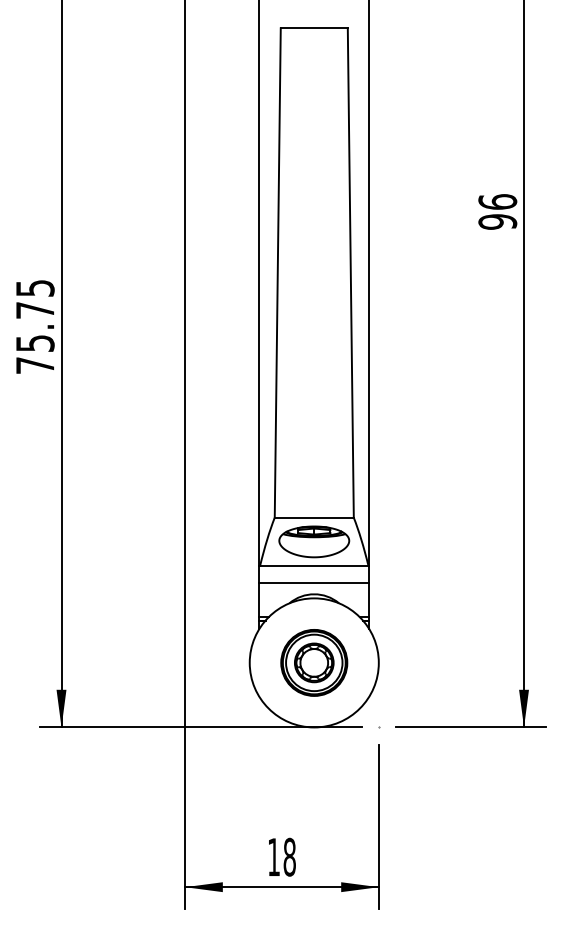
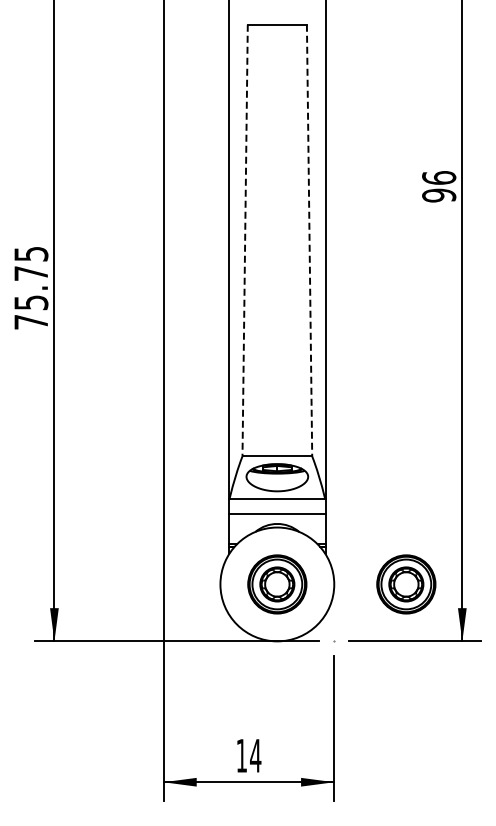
line: (278, 272) -> (245, 240), solid -> dashed
line: (350, 272) -> (309, 240), solid -> dashed
part: (460, 662) -> (406, 584), added
text: (289, 856) -> (255, 755), 18 -> 14

